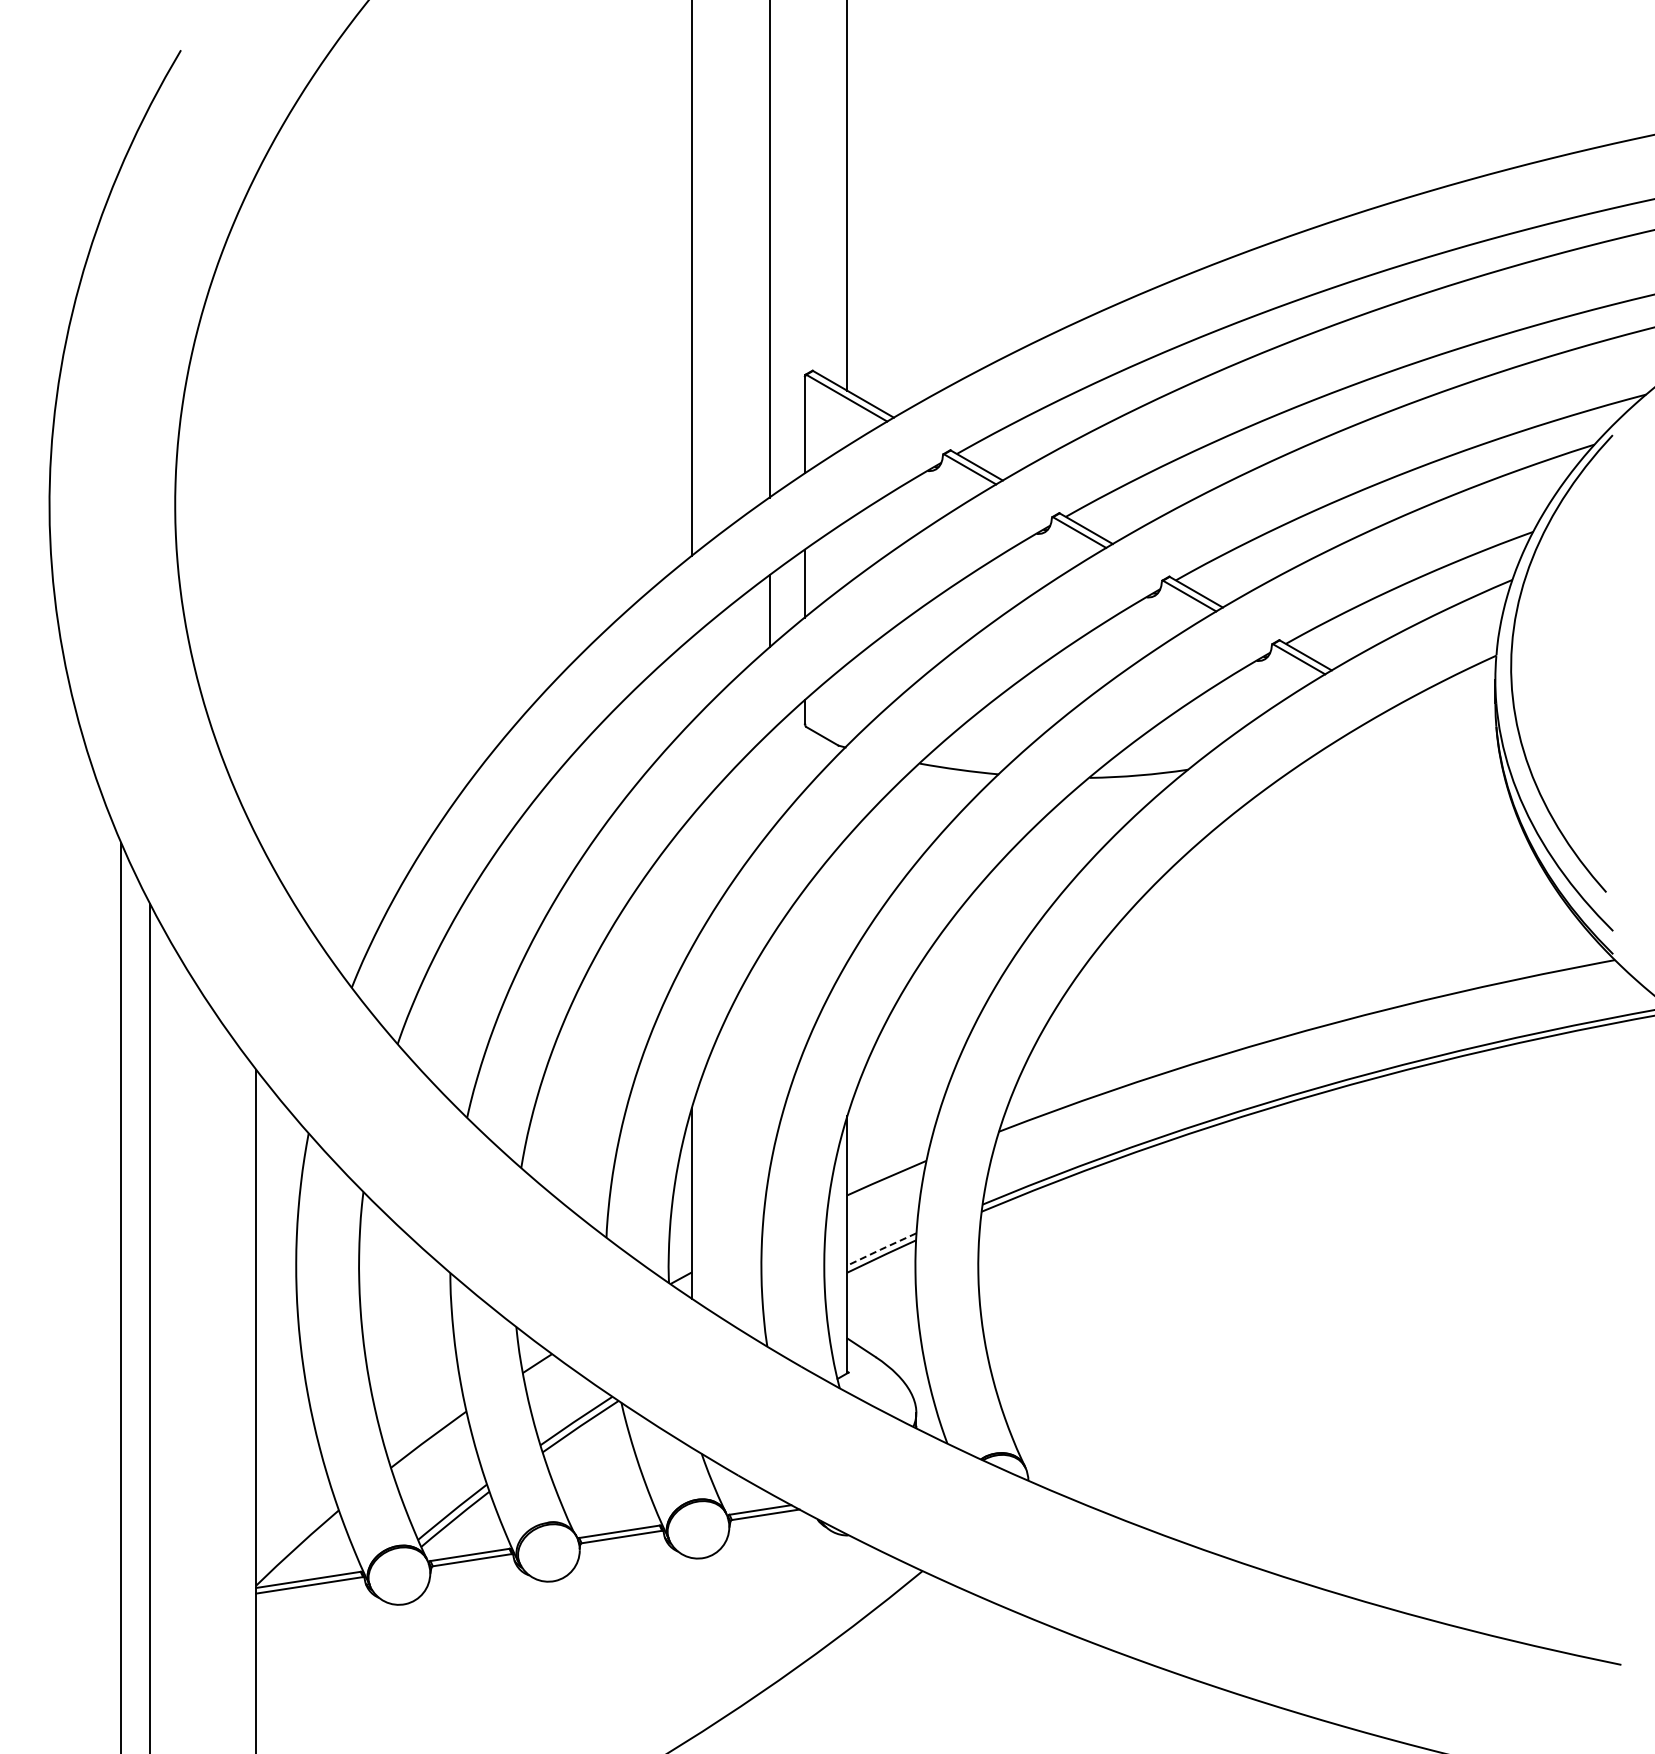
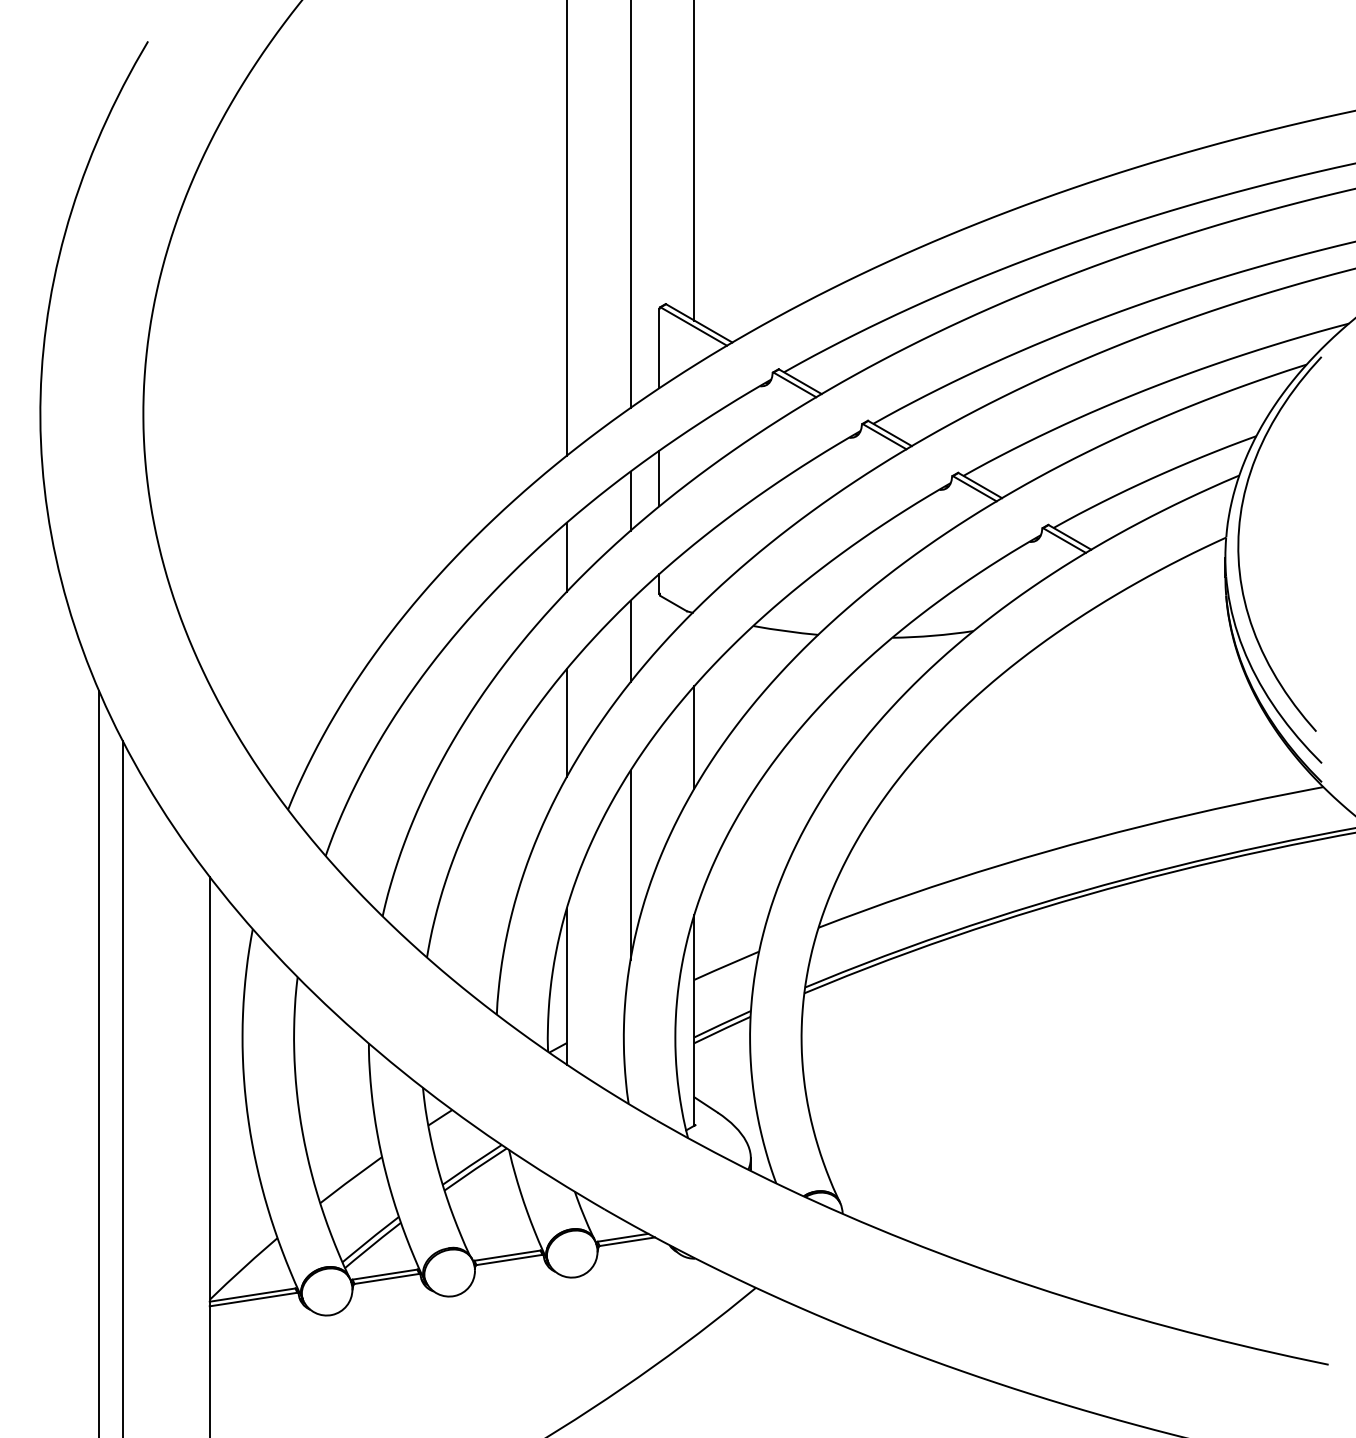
line: (691, 679) -> (566, 557), added
line: (769, 781) -> (630, 640), added
line: (691, 881) -> (566, 722), added
line: (847, 899) -> (694, 737), added
line: (769, 1055) -> (630, 865), added
line: (880, 1249) -> (721, 1024), dashed -> solid

